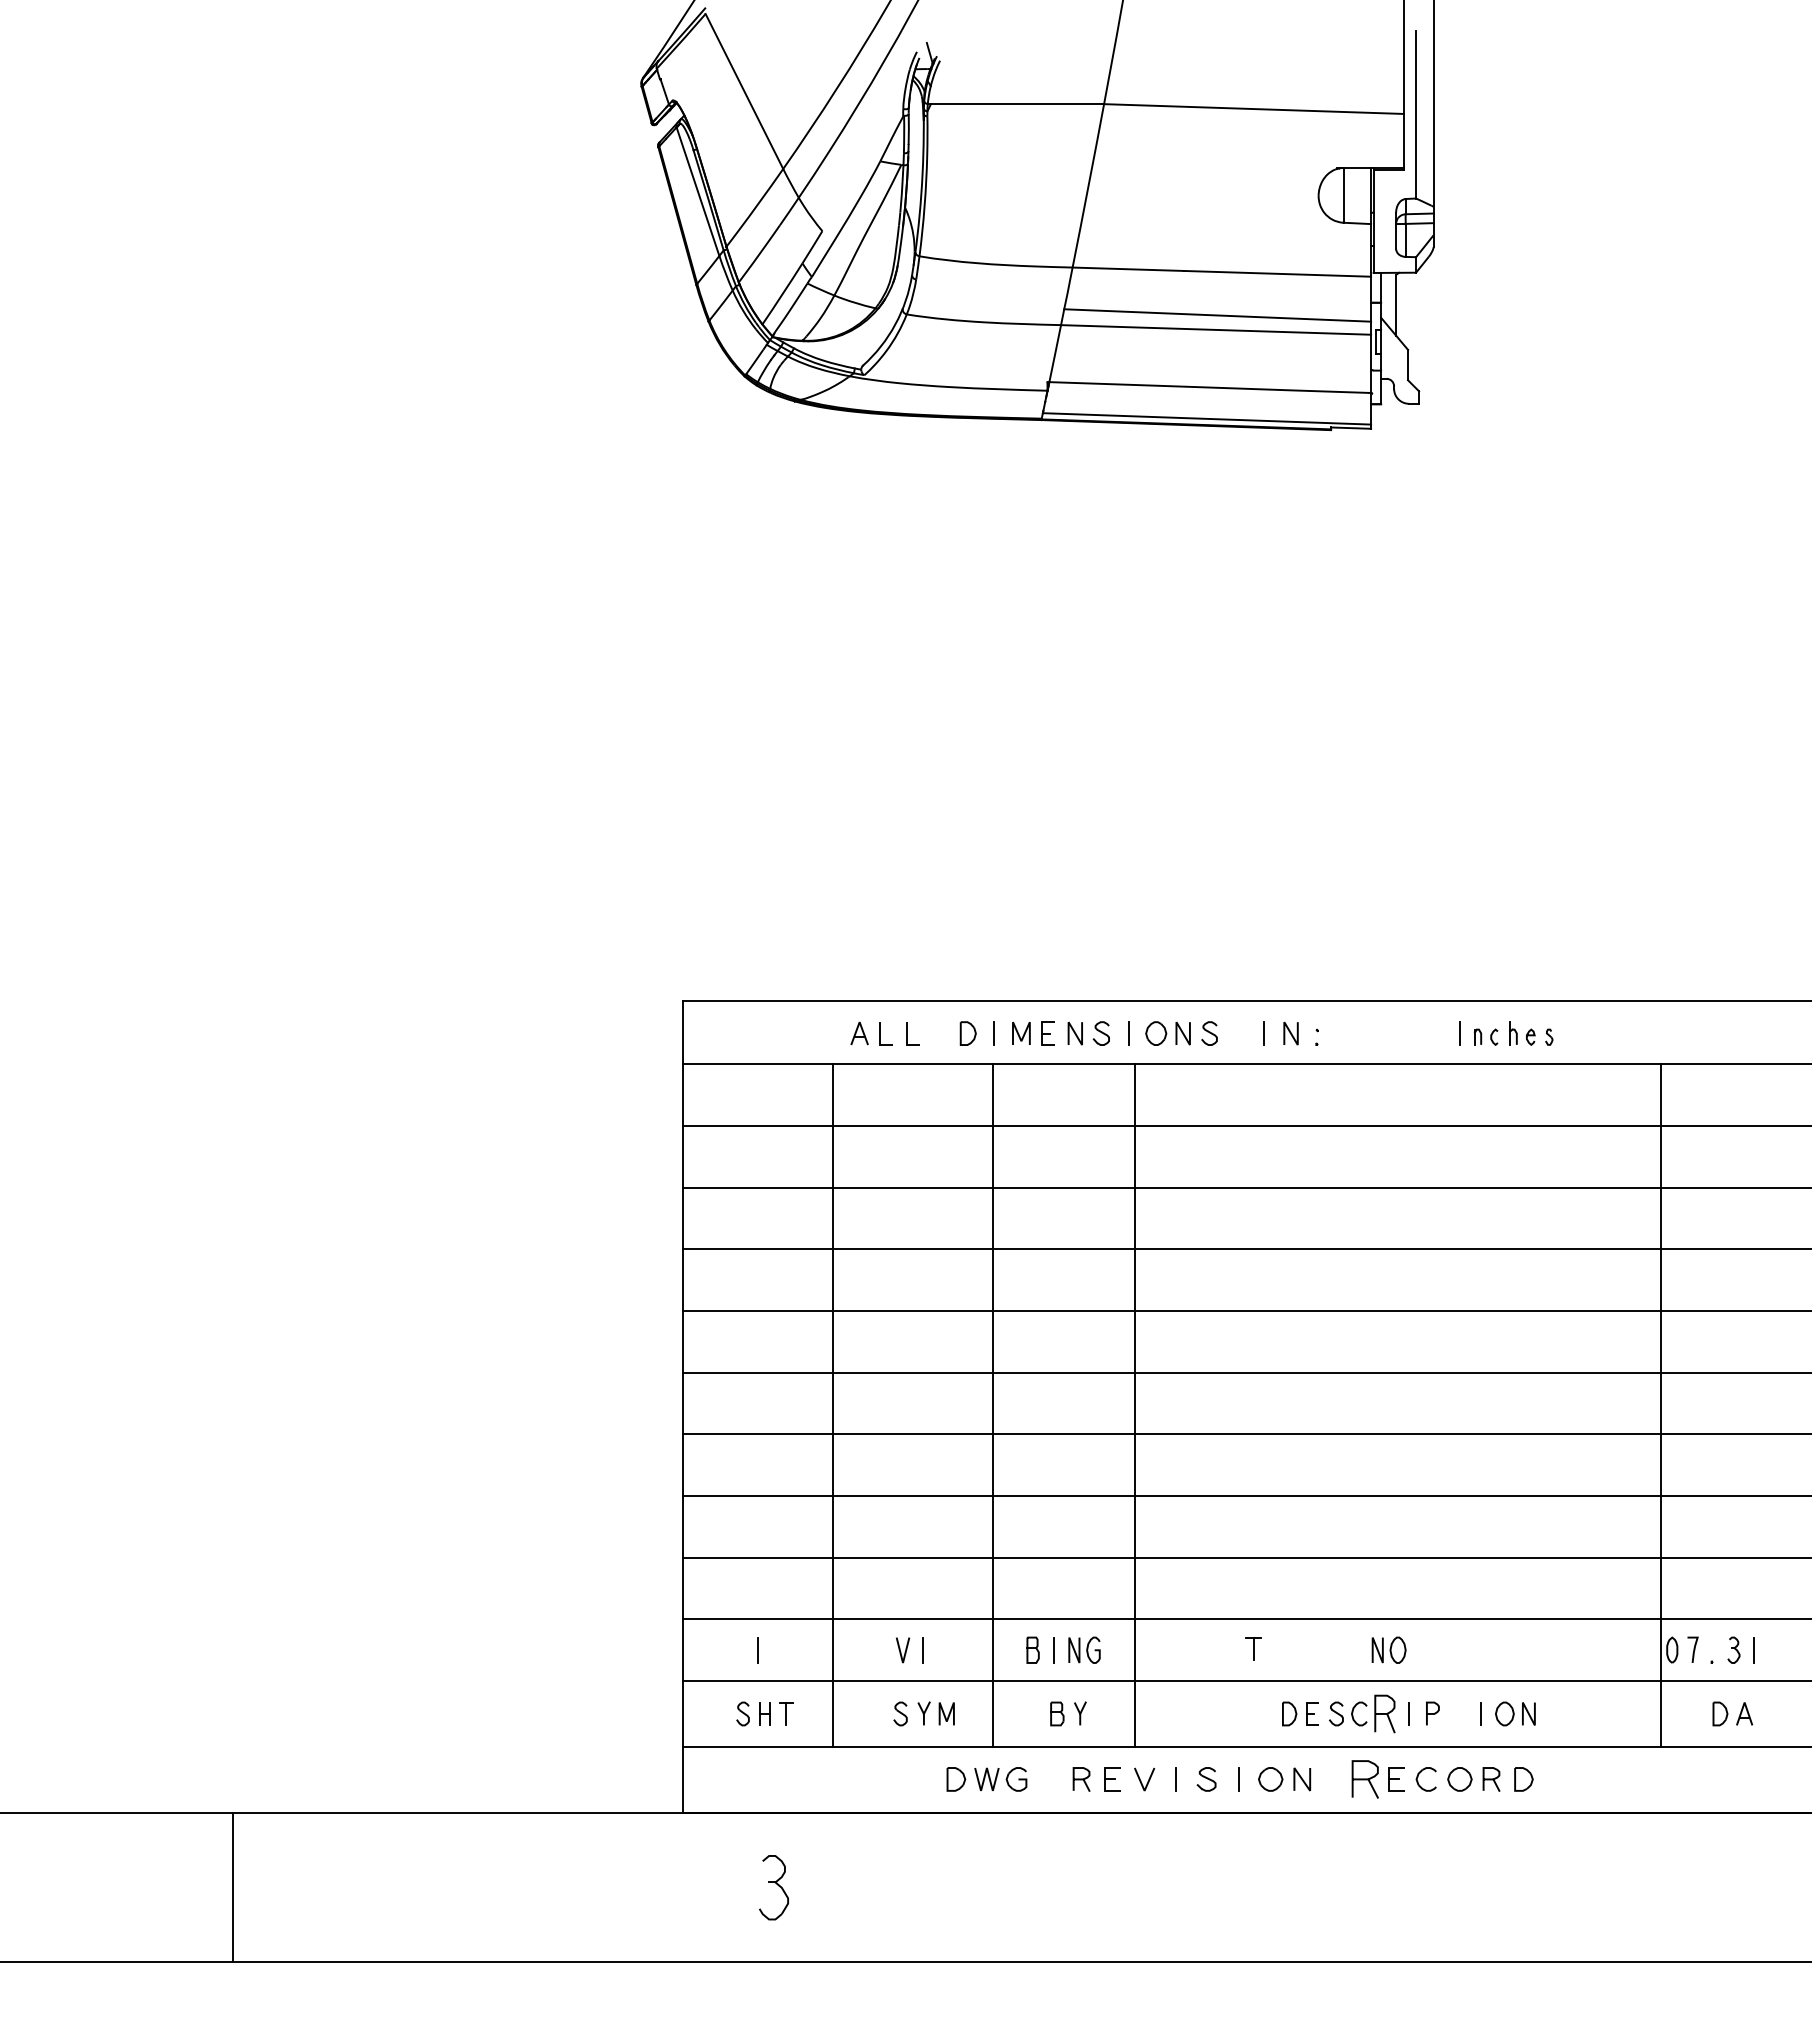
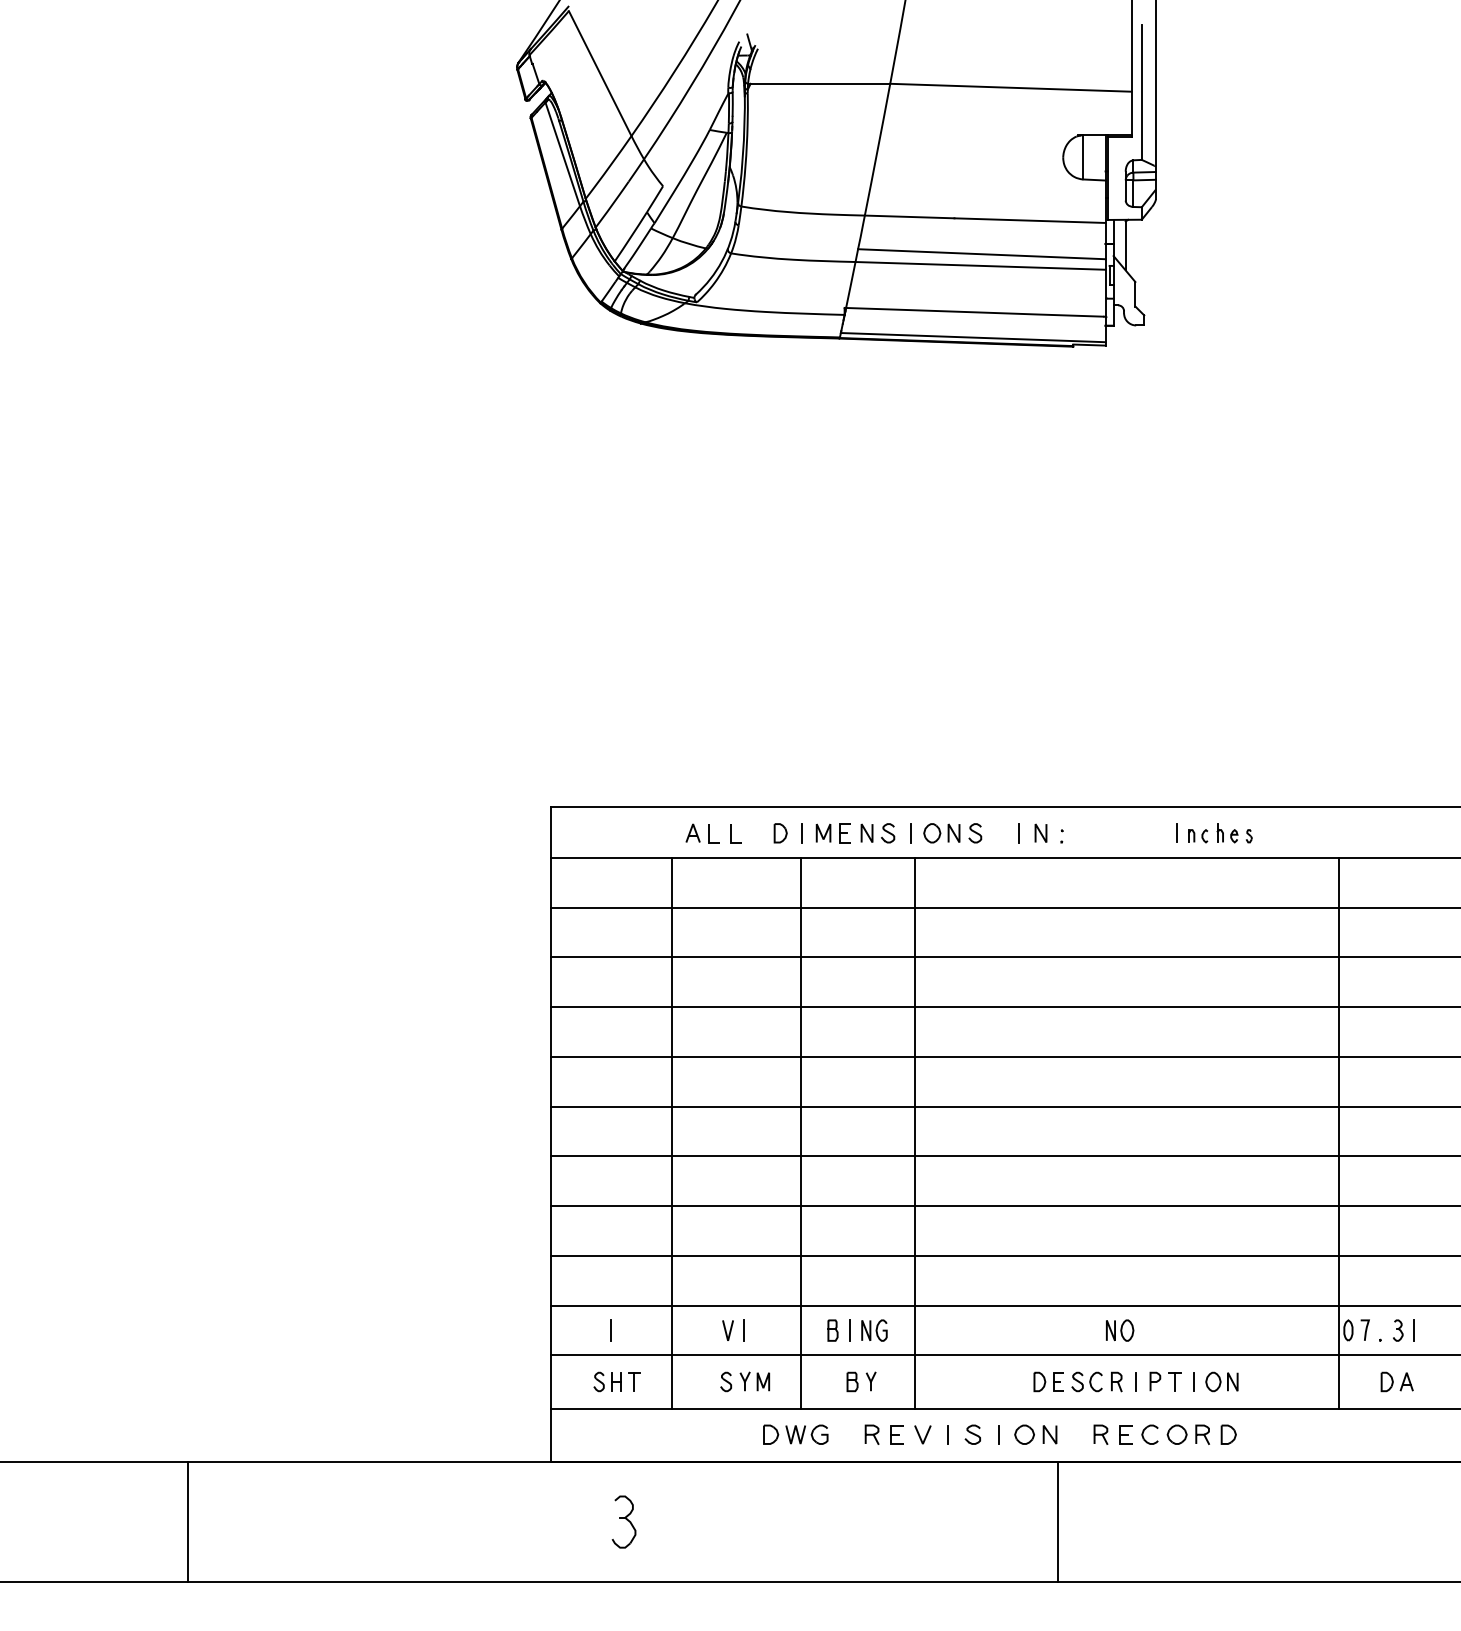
part: (1253, 1648) -> (1174, 1381), moved
part: (1384, 1713) -> (1116, 1381), size x0.62
part: (1365, 1779) -> (1101, 1434), size x0.62
line: (1311, 1887) -> (1057, 1521), added

